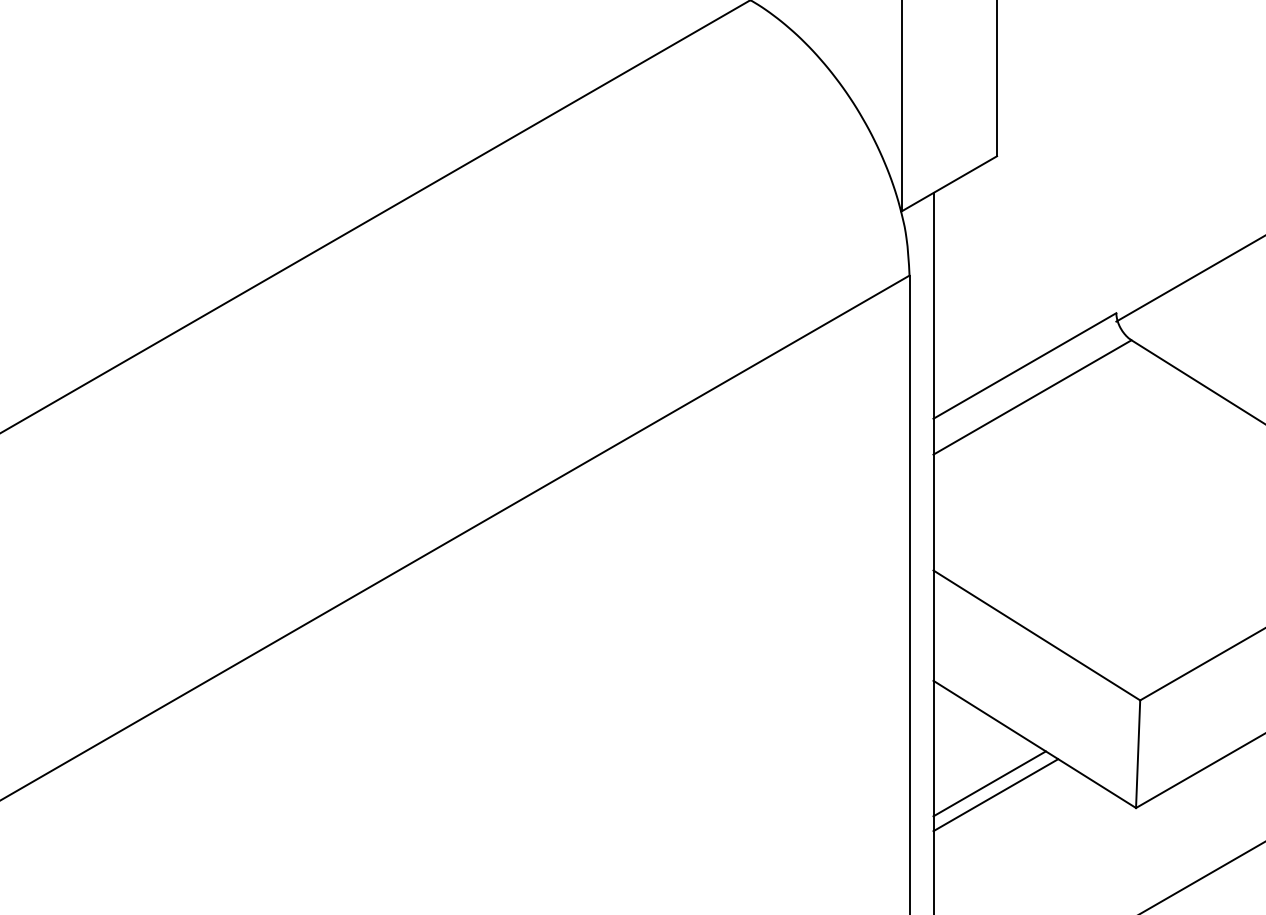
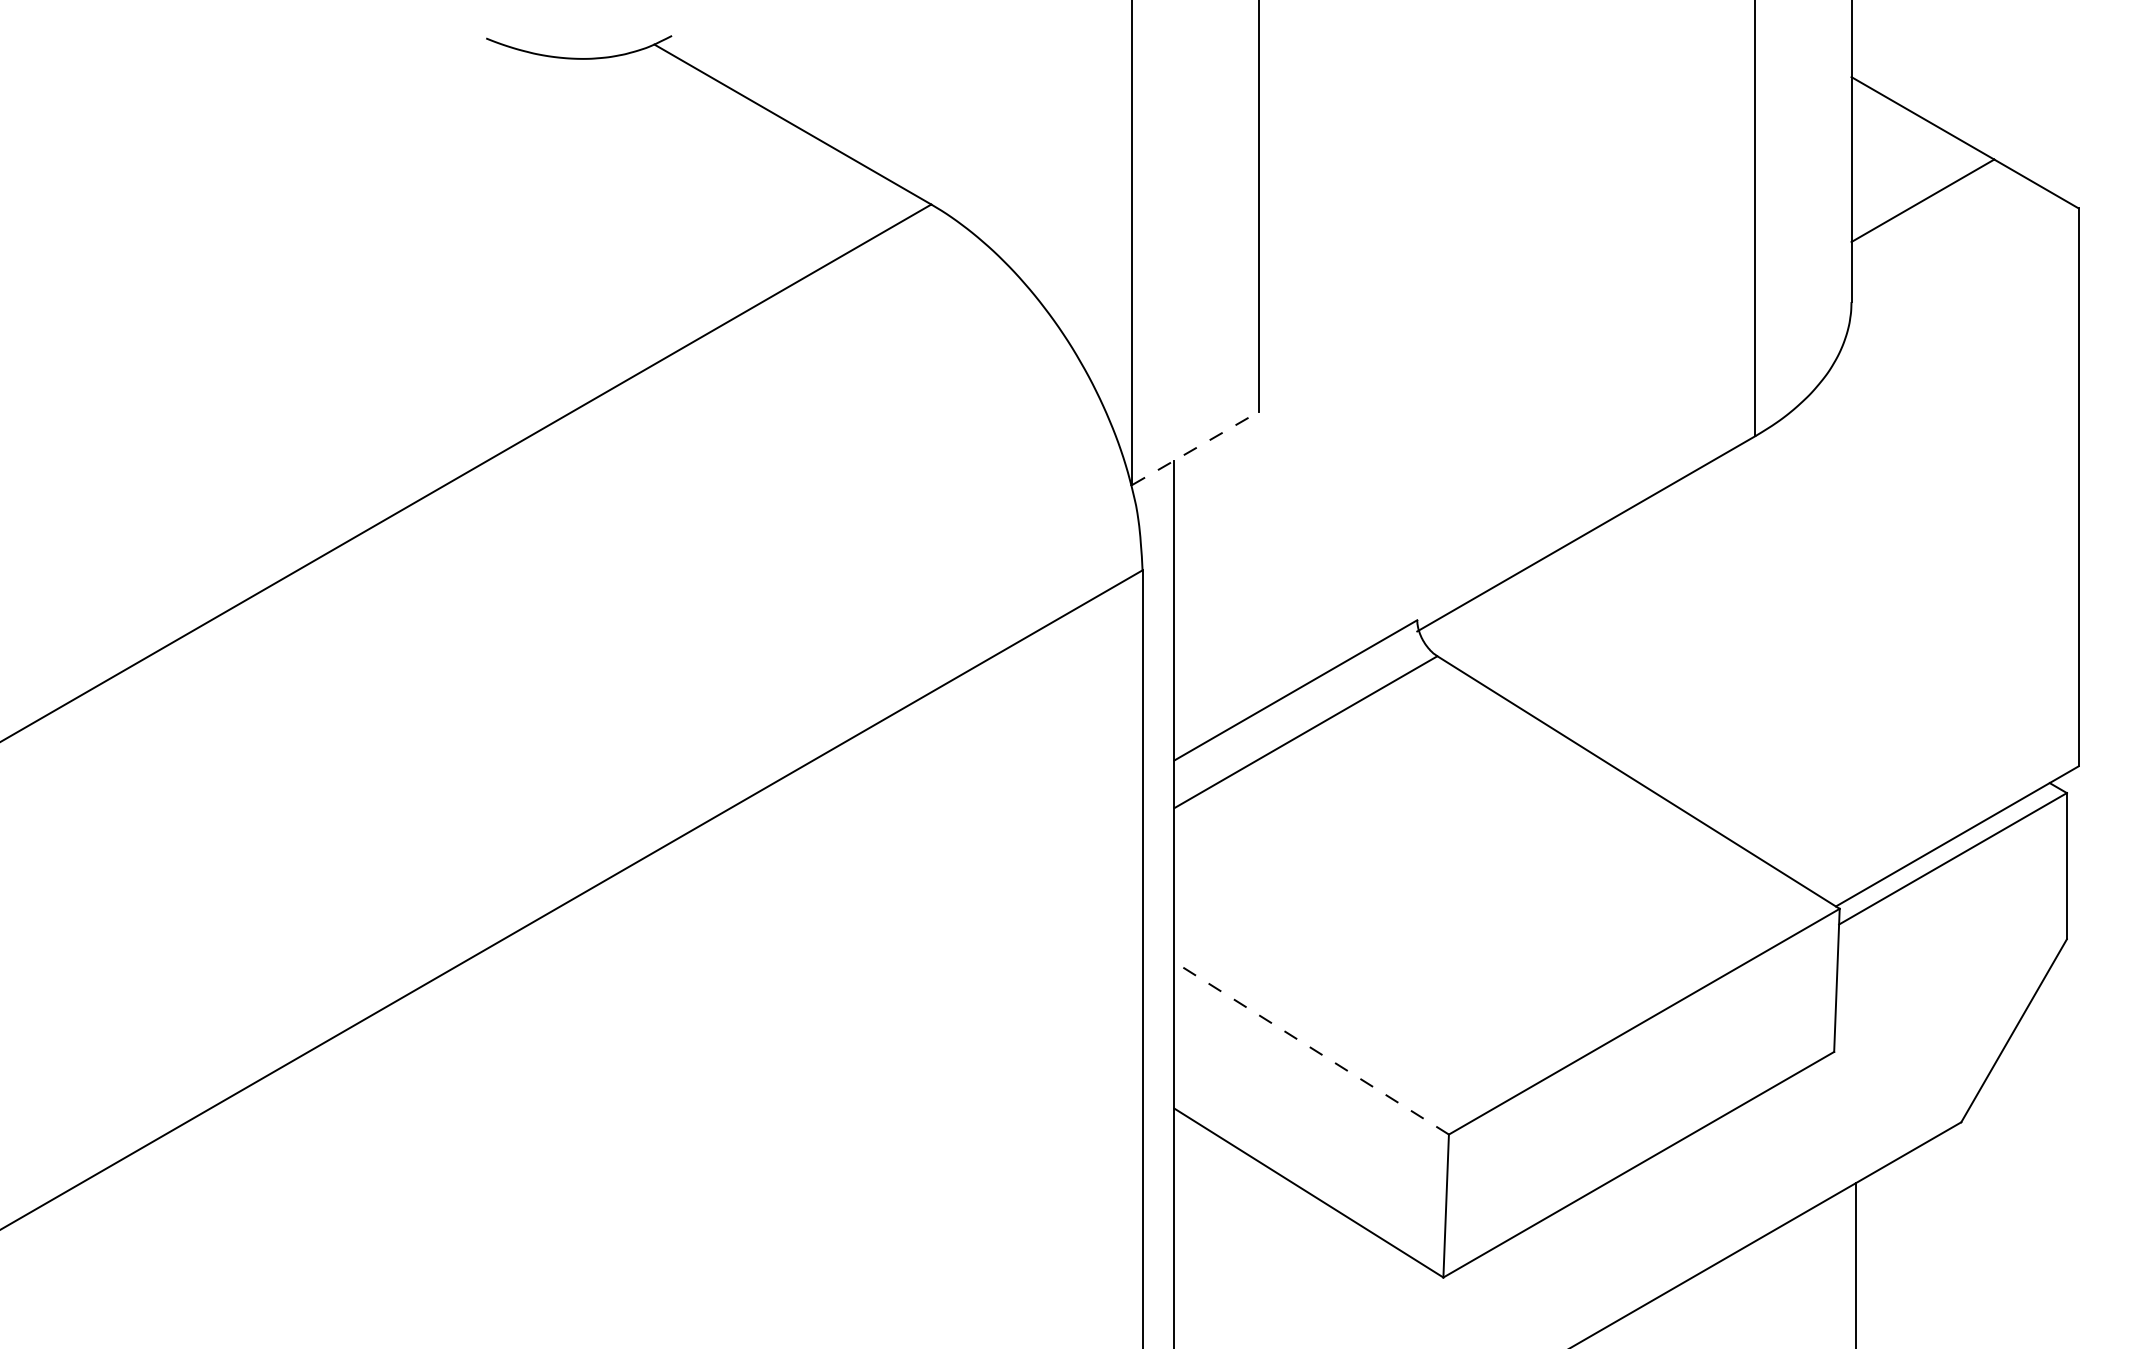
line: (949, 183) -> (1195, 448), solid -> dashed
line: (1036, 635) -> (1311, 1048), solid -> dashed
line: (989, 783) -> (1248, 1245), removed
line: (996, 795) -> (1257, 1260), removed

